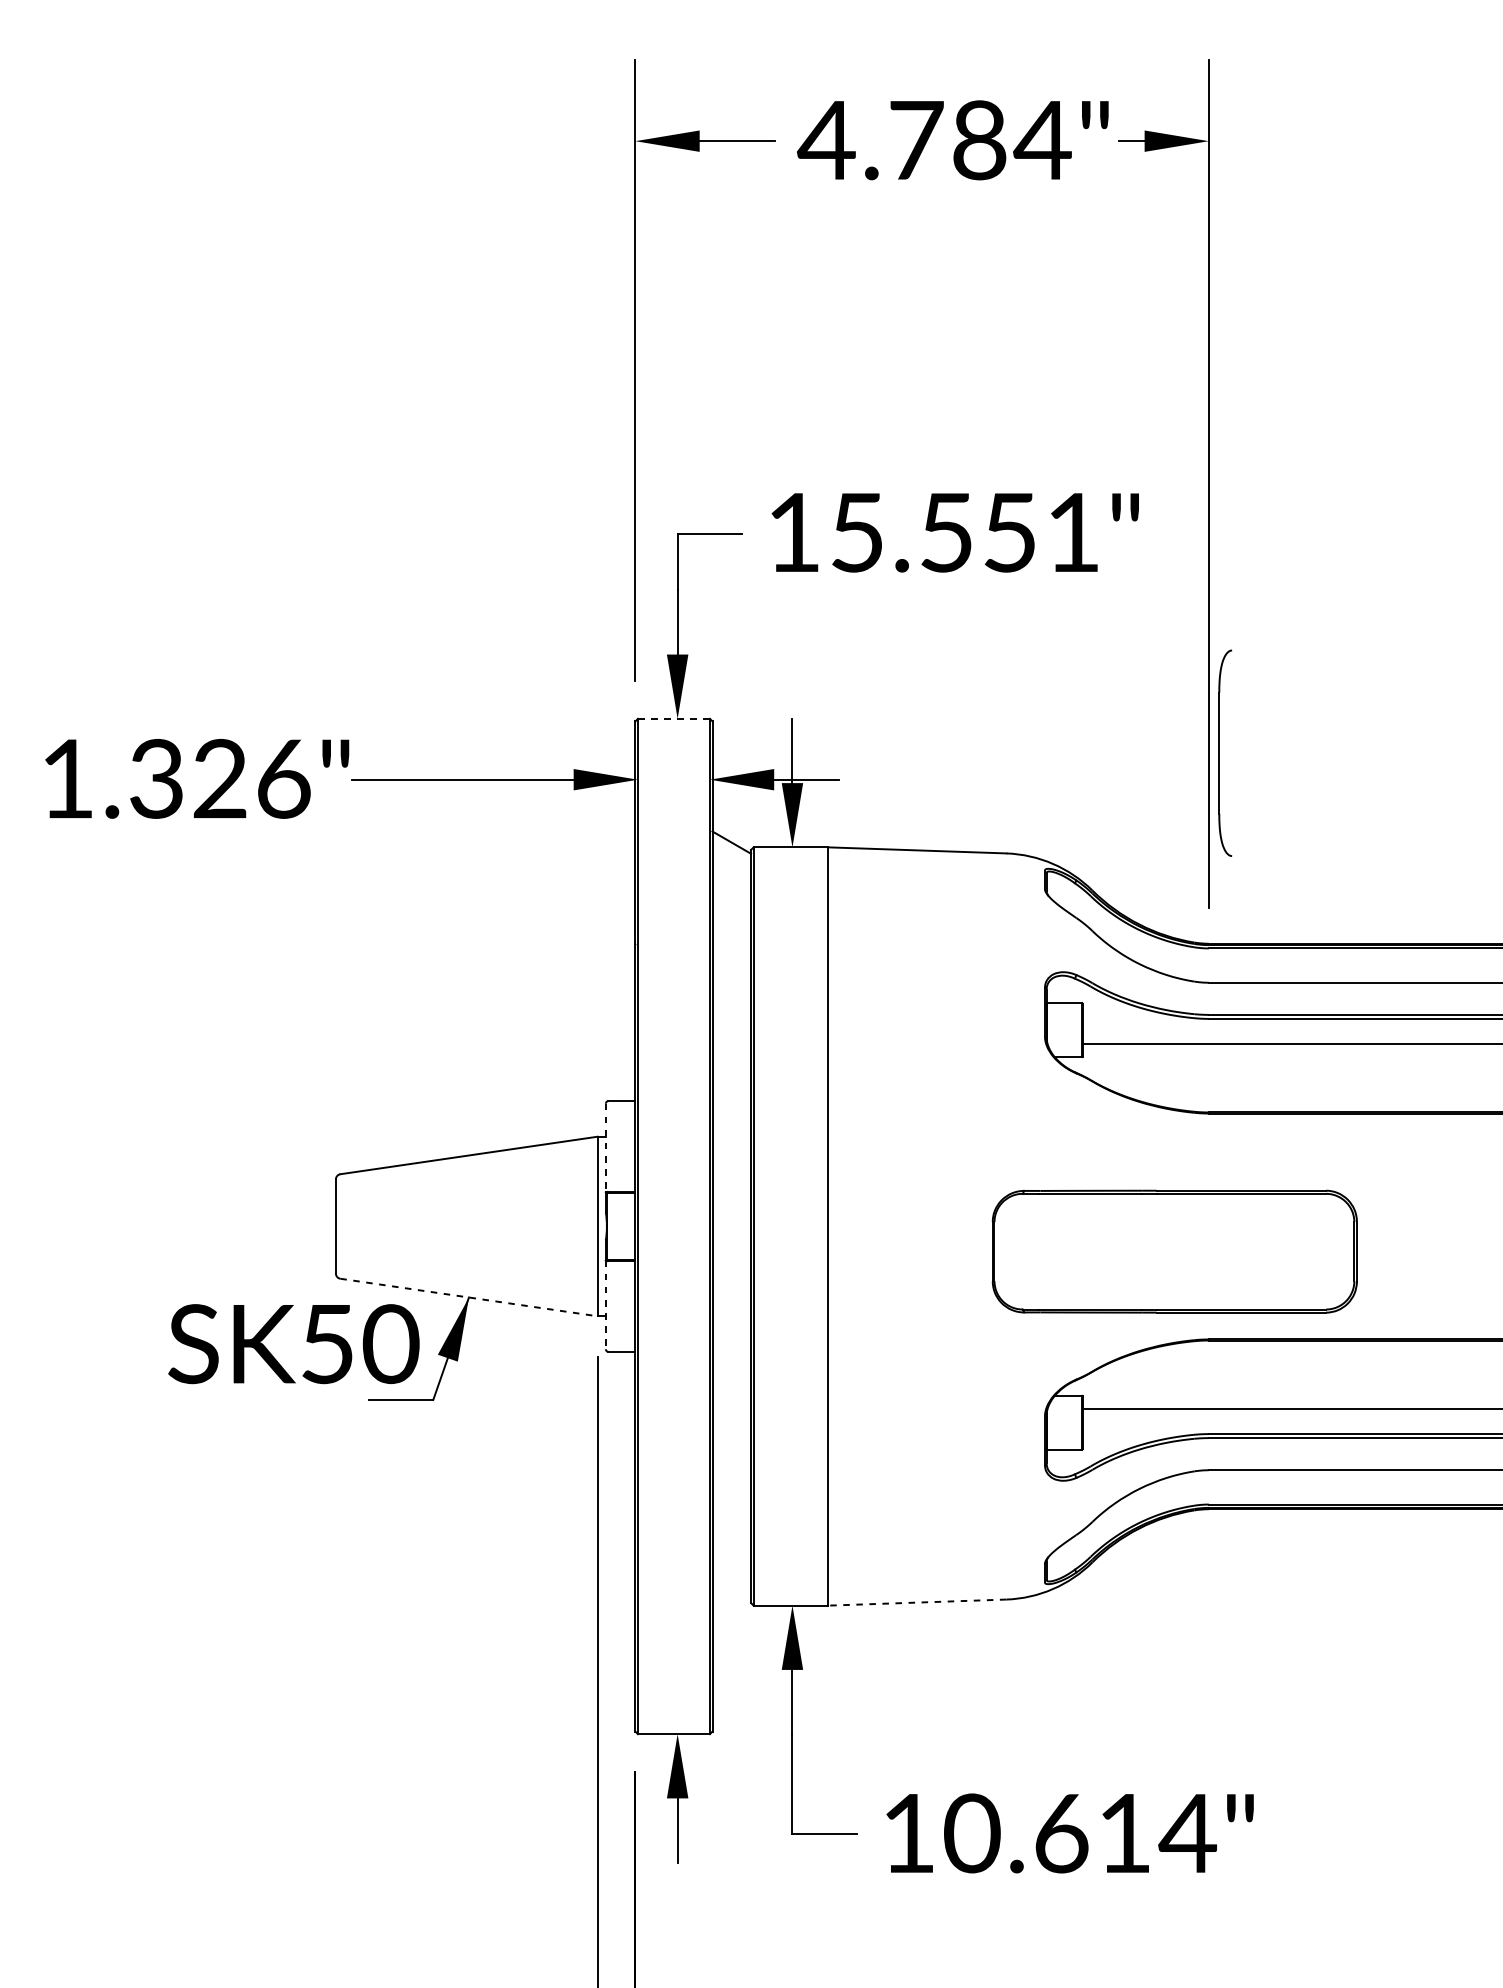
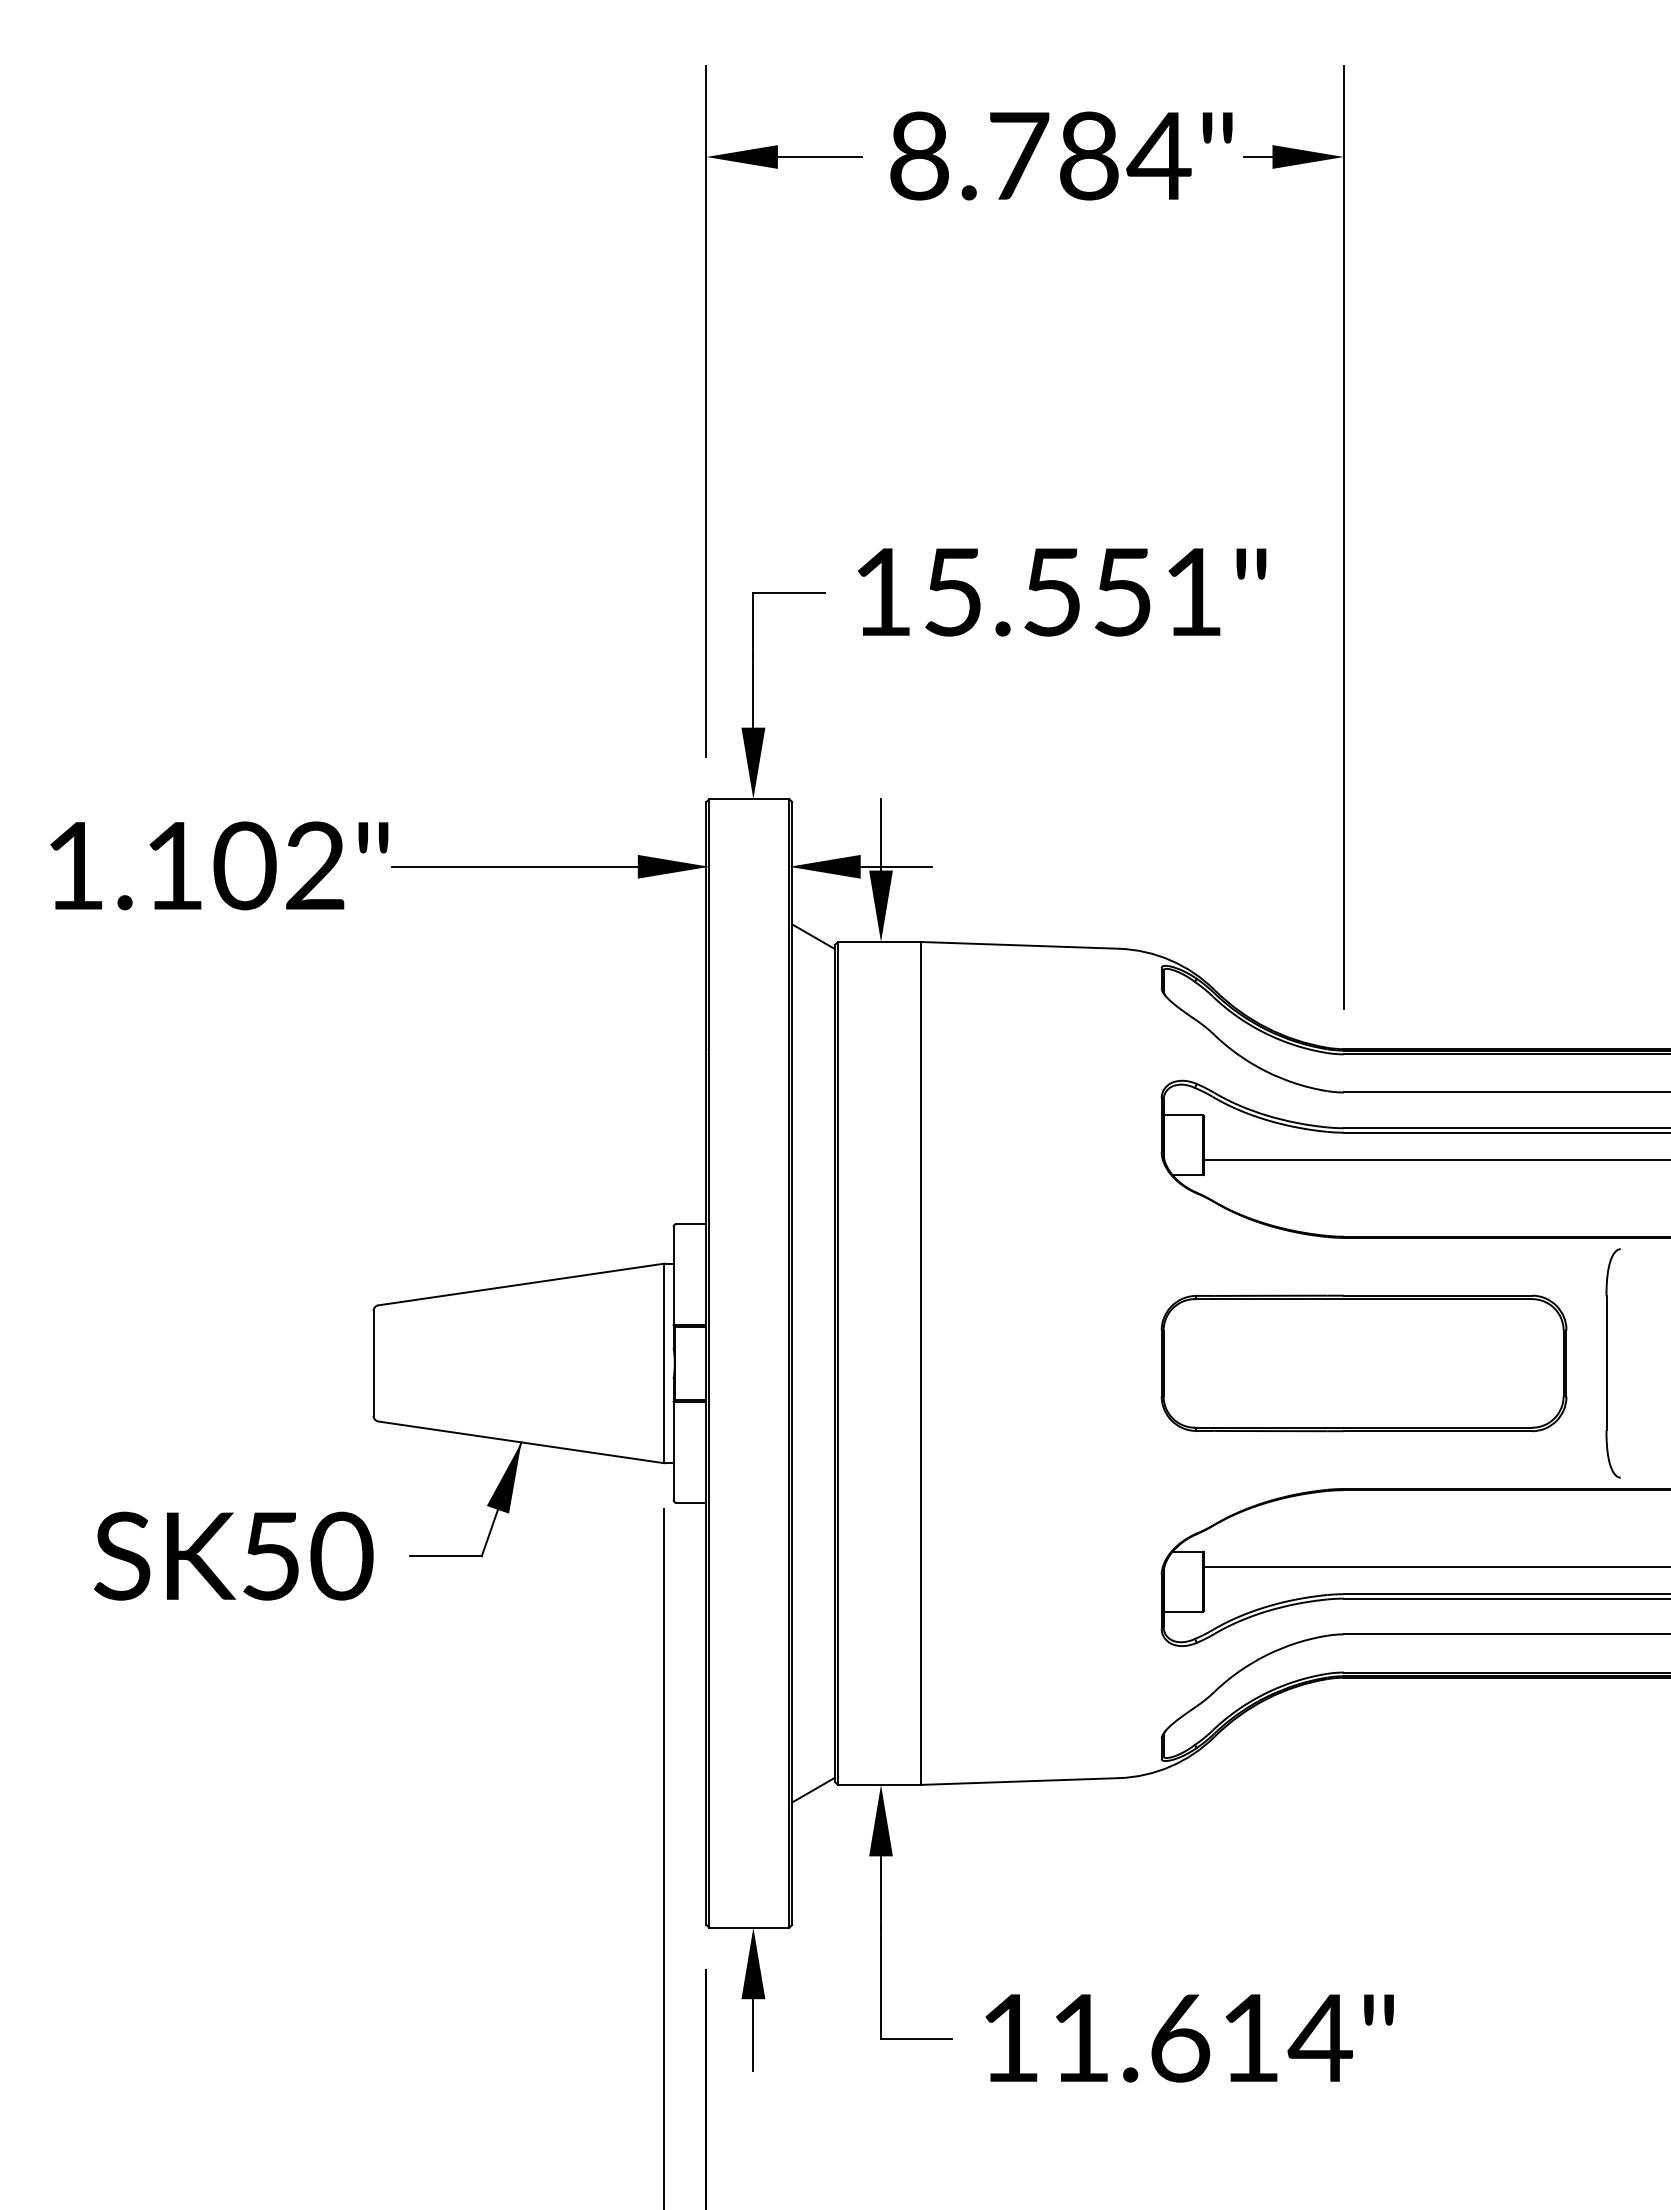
text: (826, 139) -> (918, 155), 4.784" -> 8.784"
line: (674, 719) -> (749, 799), dashed -> solid
part: (1224, 753) -> (1612, 1363), moved
text: (219, 778) -> (244, 865), 1.326" -> 1.102"
line: (605, 1148) -> (673, 1276), dashed -> solid
part: (1174, 1251) -> (1363, 1363), moved
line: (469, 1297) -> (521, 1442), dashed -> solid
line: (605, 1305) -> (673, 1451), dashed -> solid
text: (293, 1343) -> (233, 1555), moved
line: (917, 1602) -> (1019, 1781), dashed -> solid
line: (731, 1609) -> (813, 1789), added
text: (971, 1832) -> (1080, 2037), 10.614" -> 11.614"

